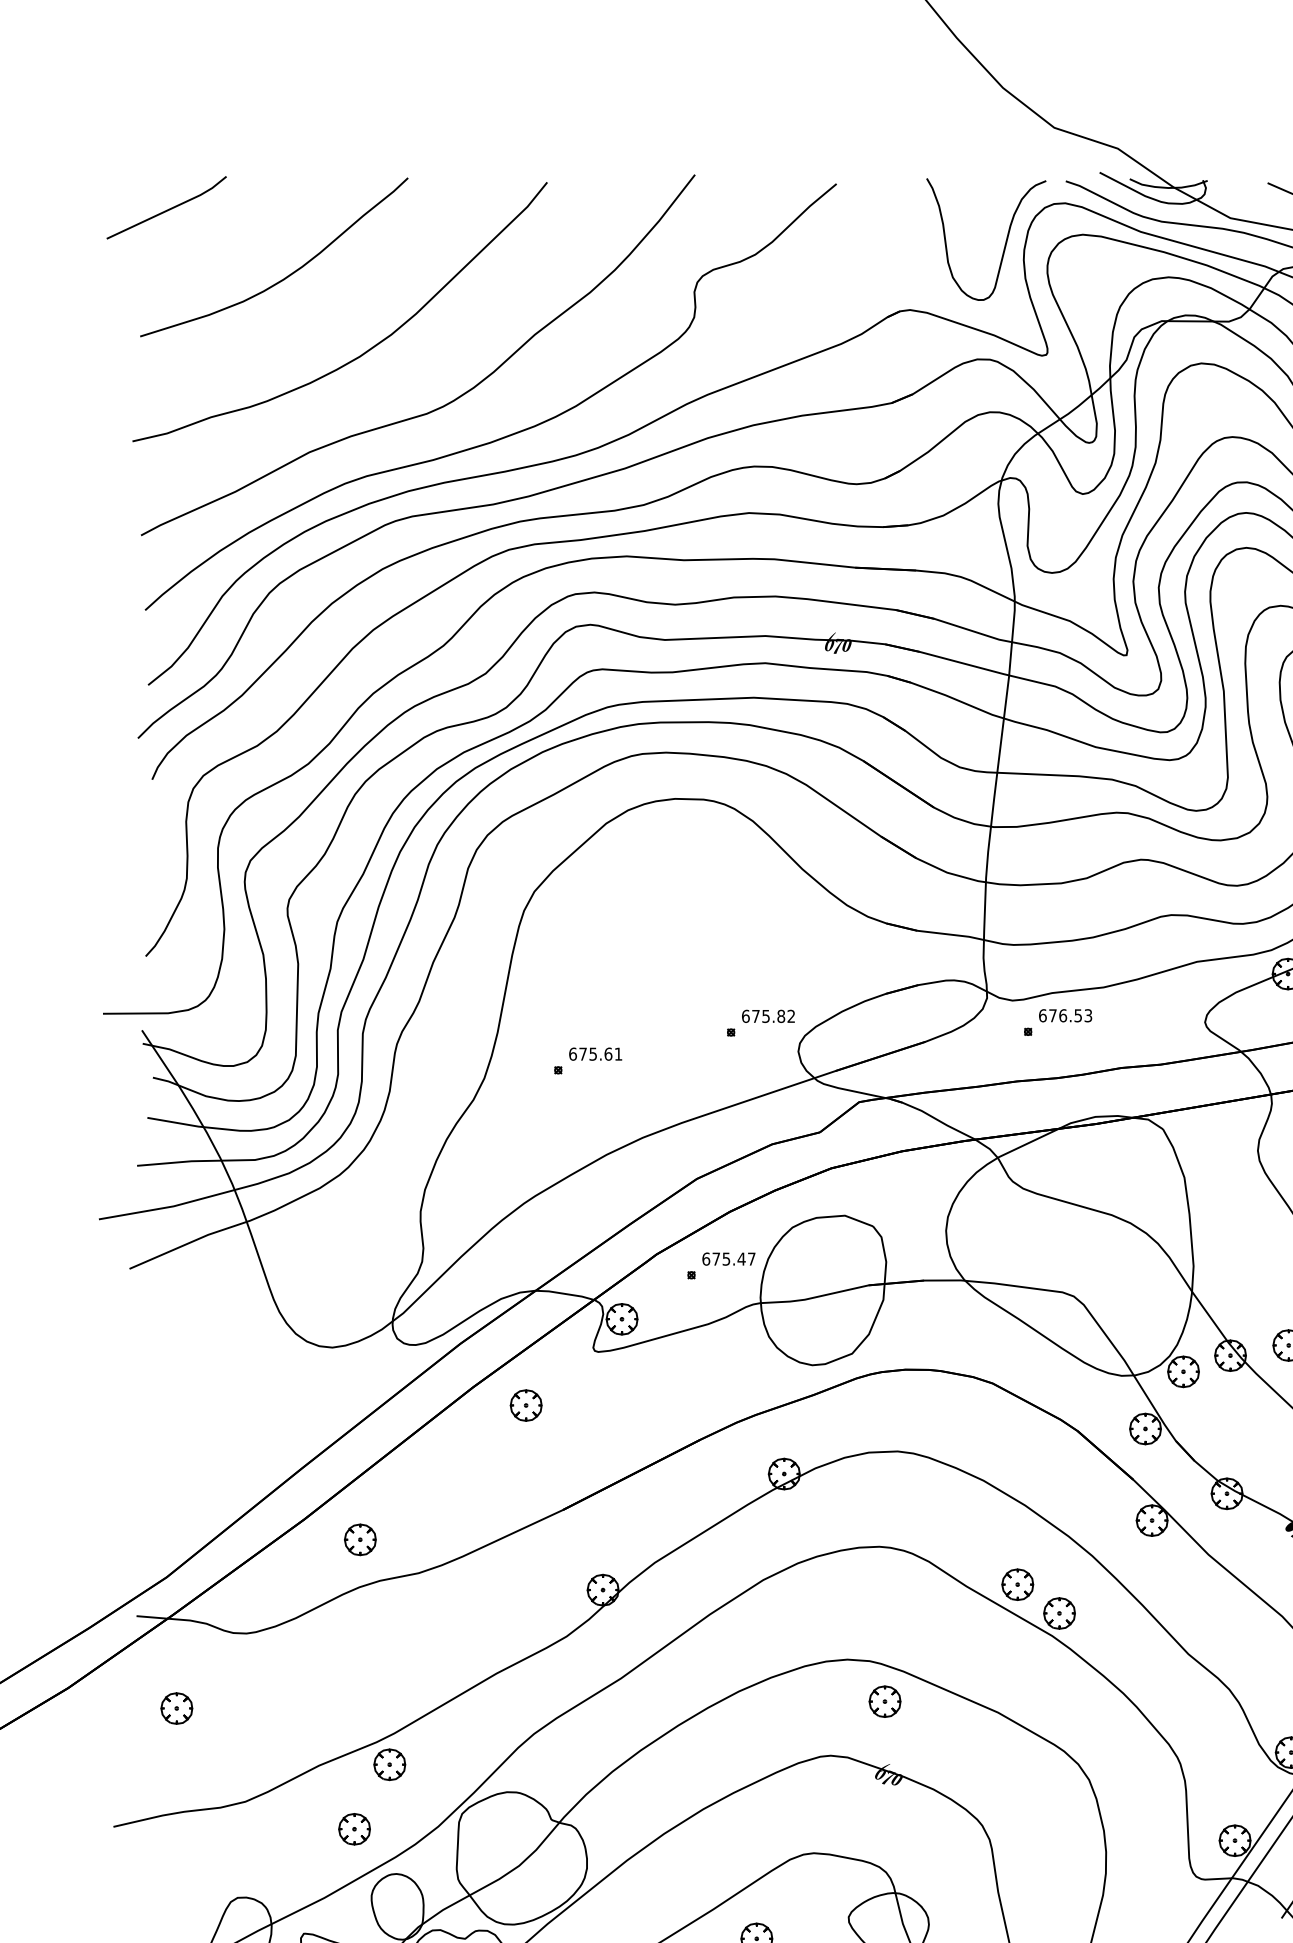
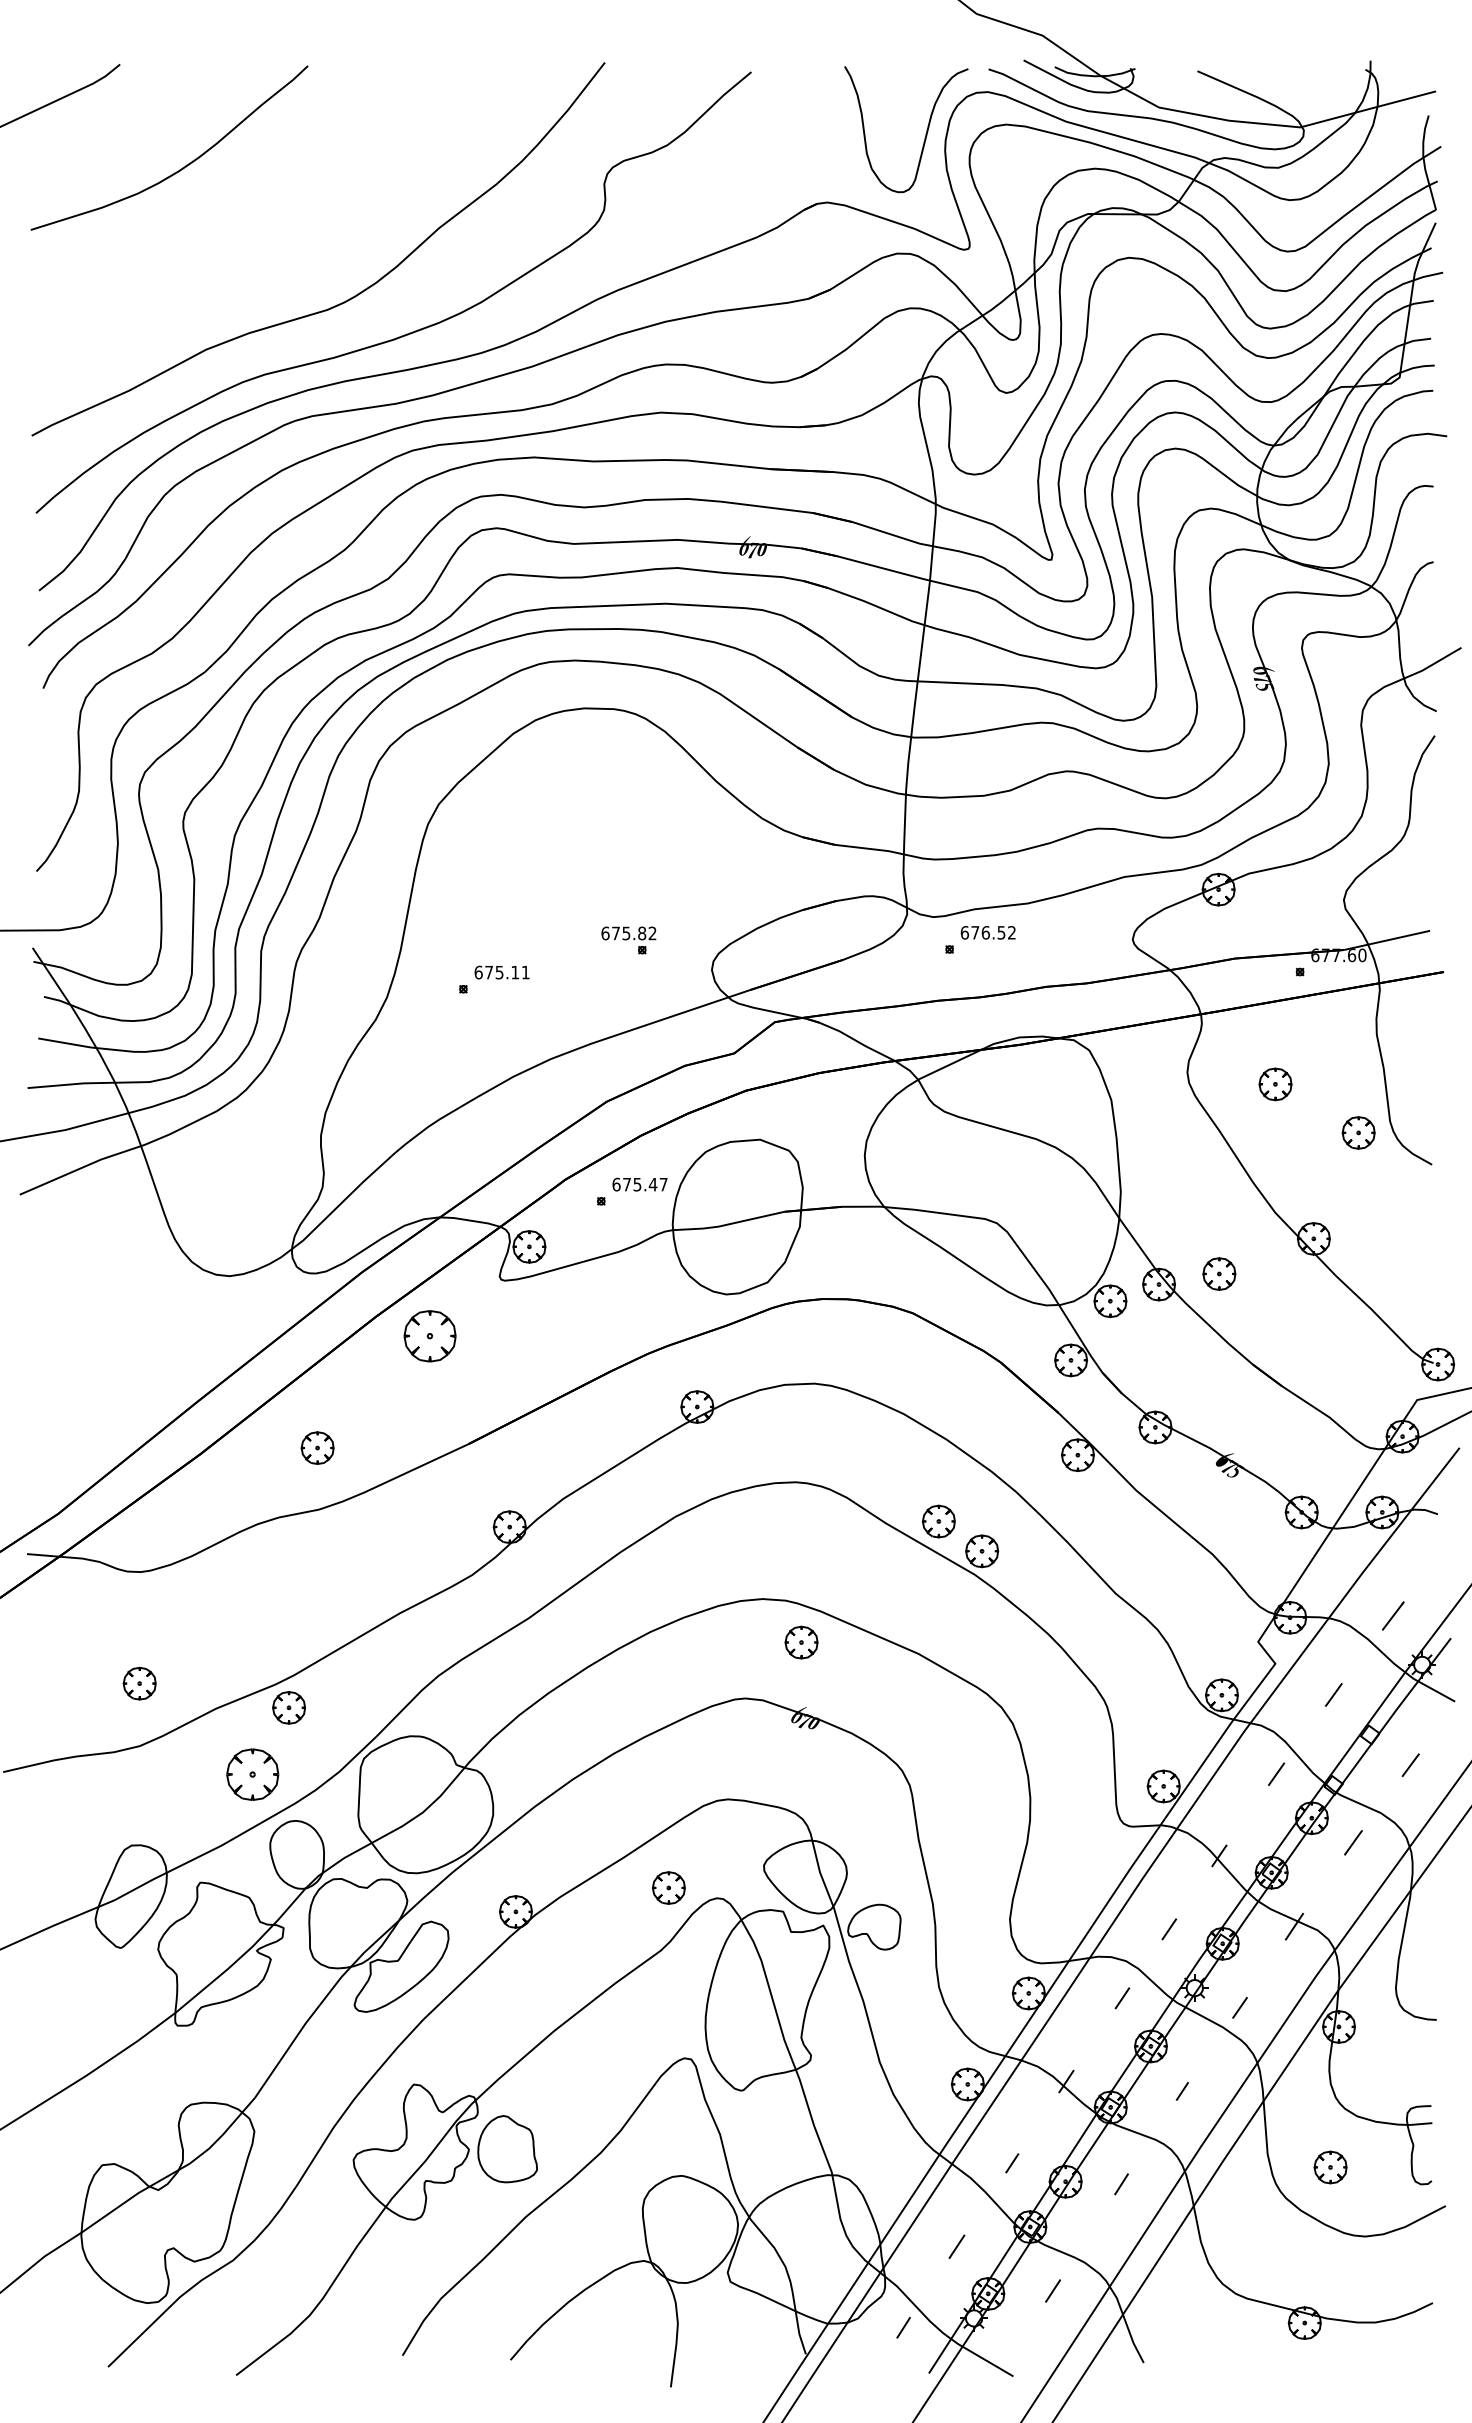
curve: (365, 351) -> (263, 245), removed
text: (1087, 1015) -> (1011, 932), 676.53 -> 676.52
text: (768, 1016) -> (628, 933), moved
text: (608, 1054) -> (515, 972), 675.61 -> 675.11
part: (526, 1404) -> (430, 1335), size x1.6
part: (360, 1539) -> (317, 1447), moved
part: (176, 1708) -> (139, 1683), moved
part: (354, 1829) -> (252, 1774), size x1.6

